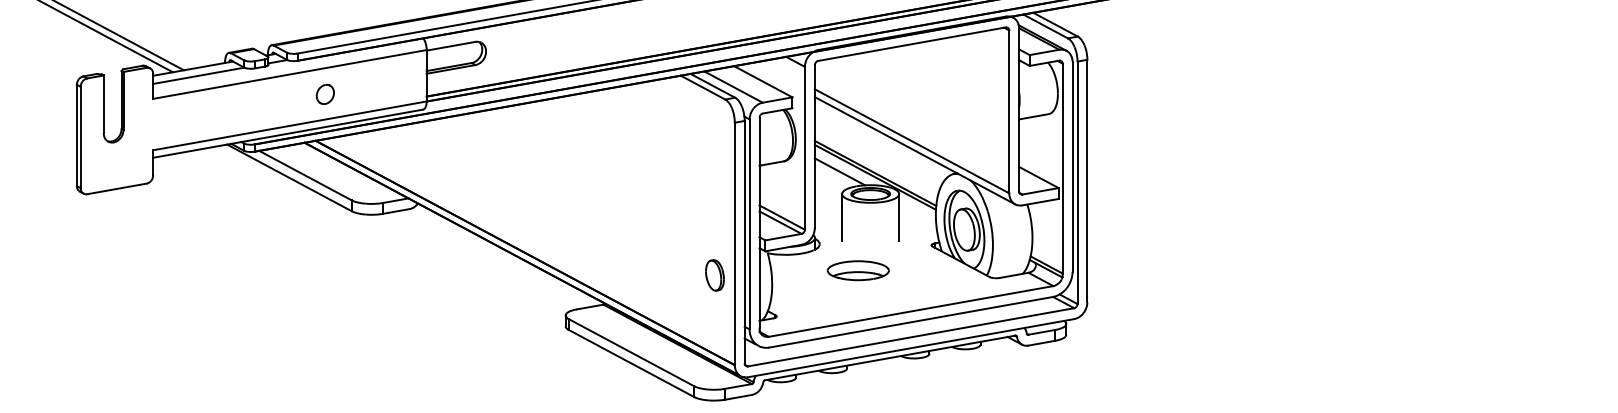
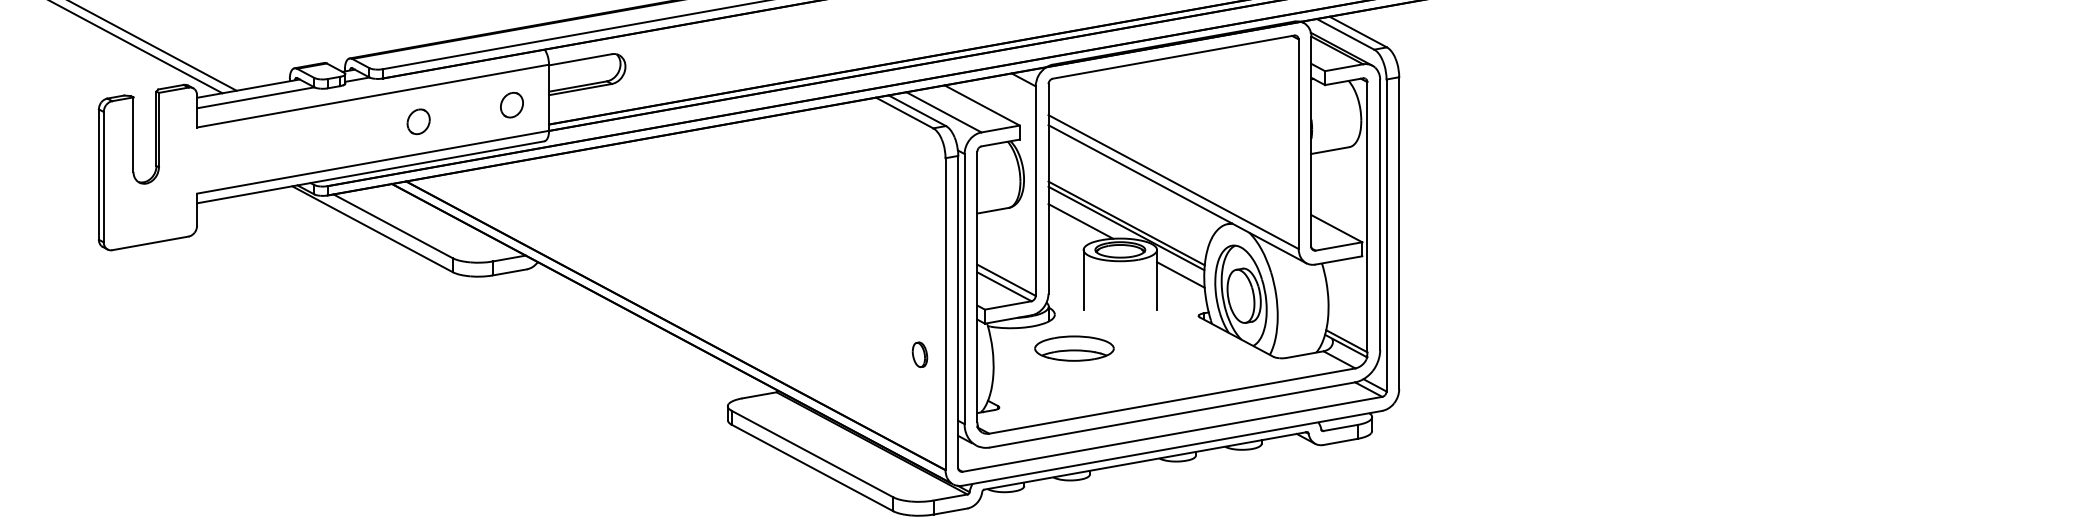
part: (397, 81) -> (511, 105), added
line: (917, 213) -> (1180, 274), added
part: (858, 270) -> (1074, 348), moved
part: (714, 275) -> (919, 354), size x0.62

